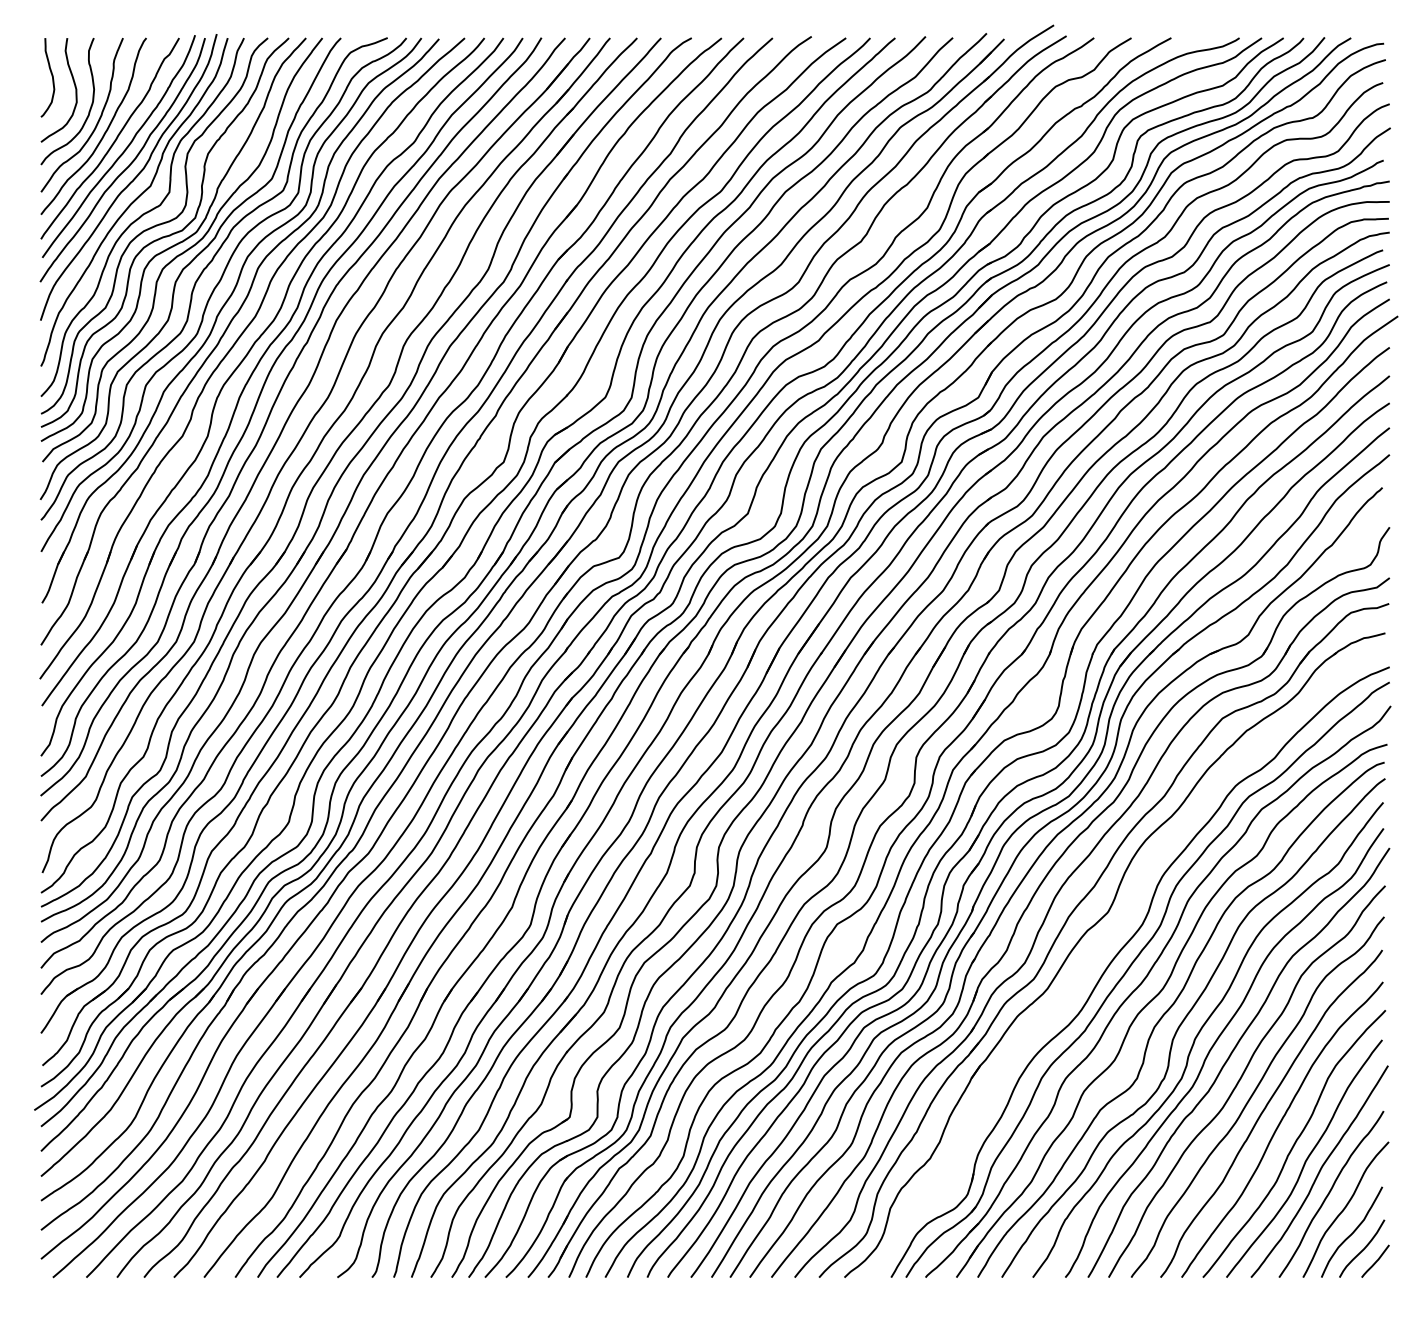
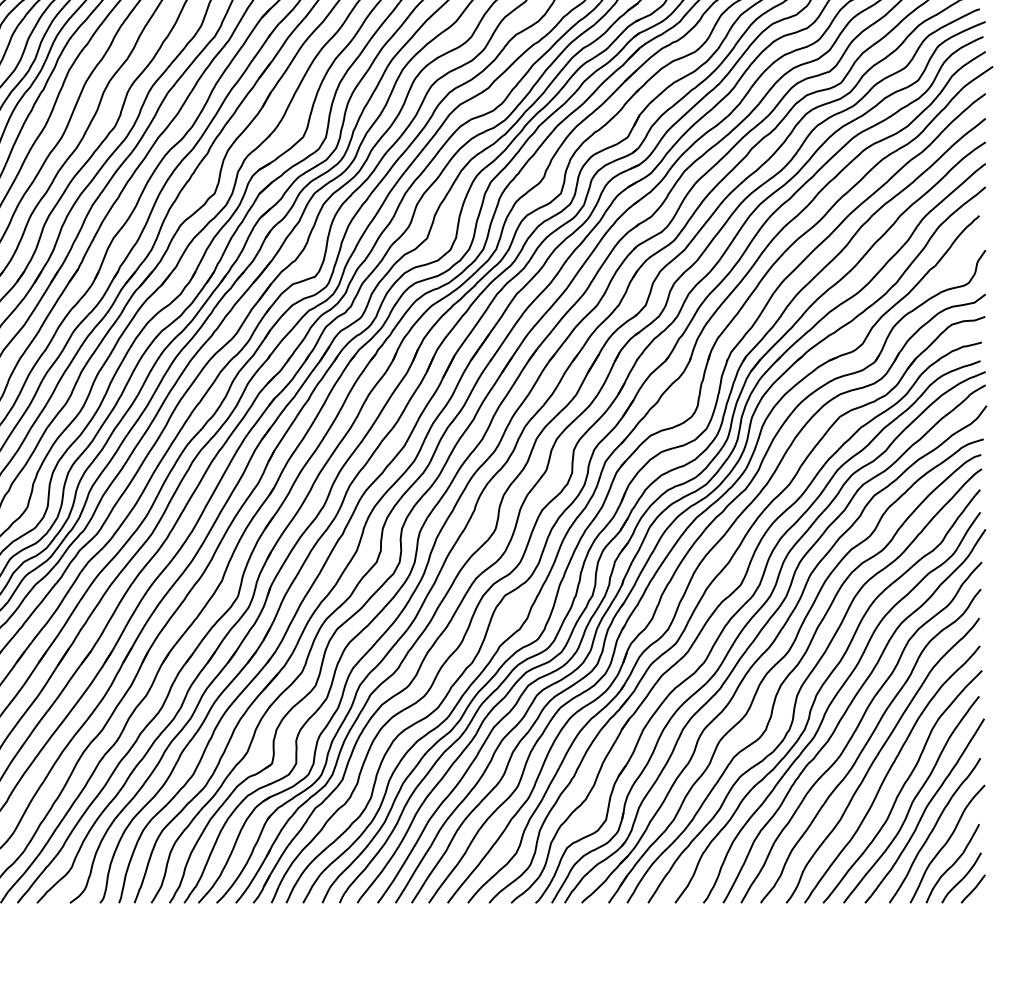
part: (1105, 943) -> (738, 612), added

